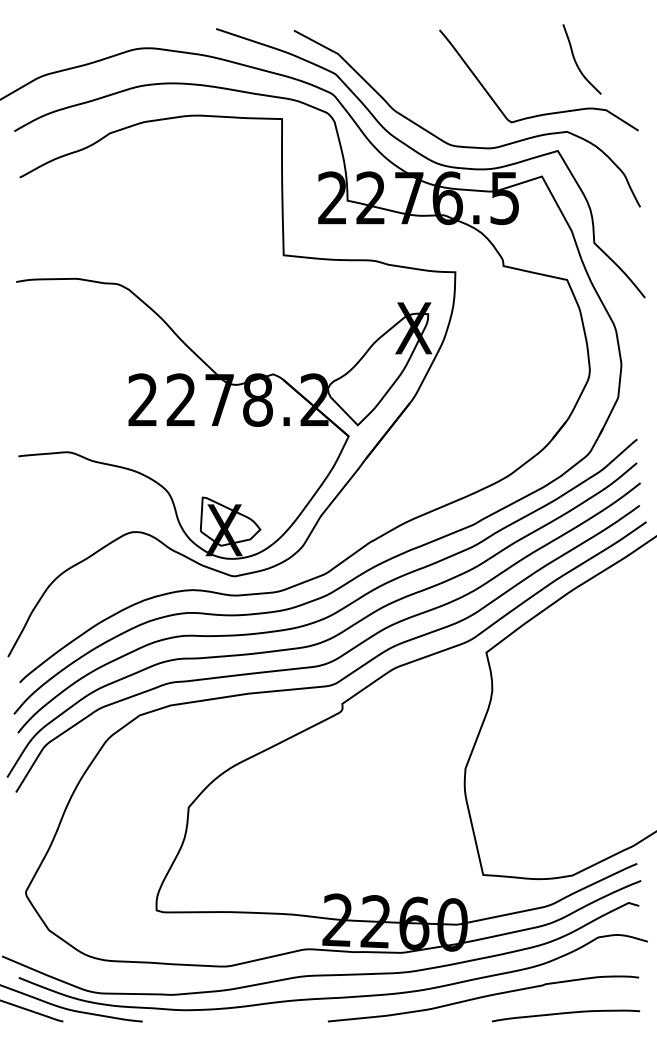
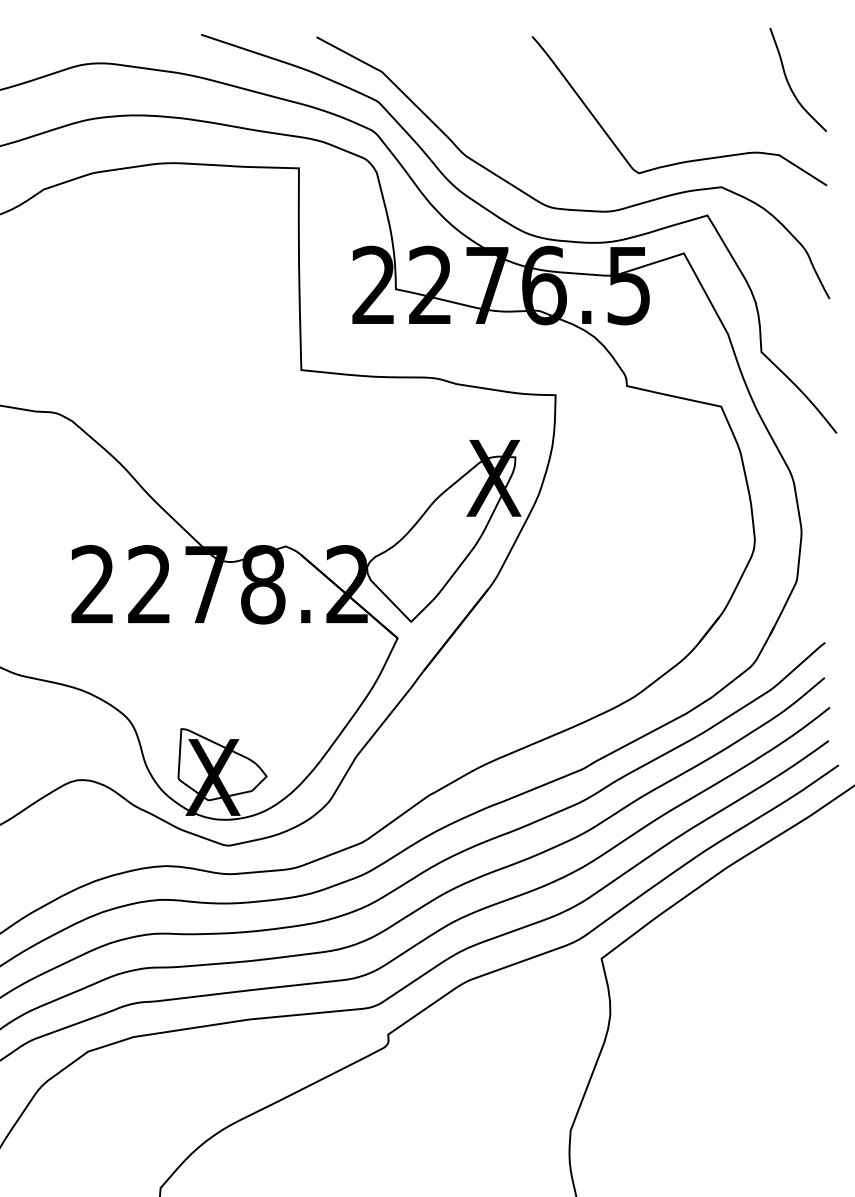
curve: (576, 61) -> (789, 83), moved

